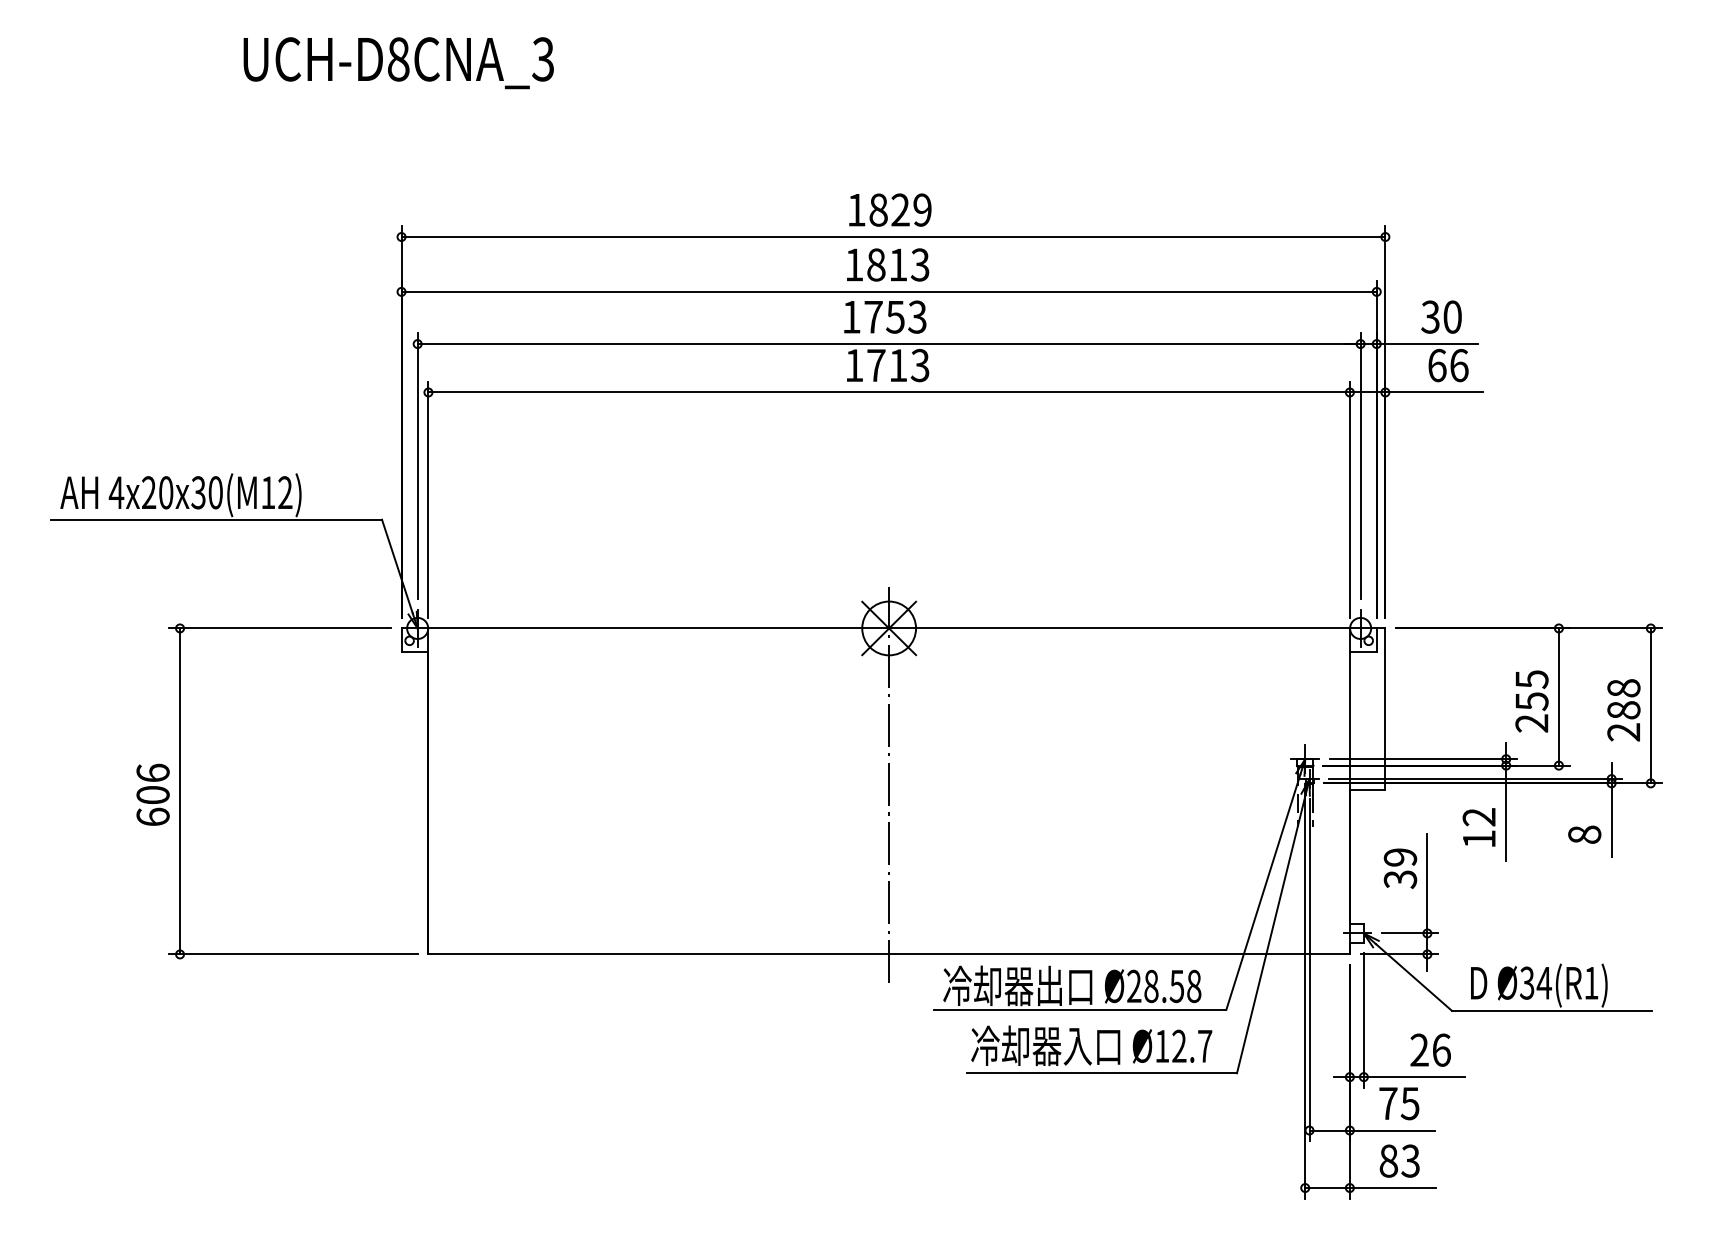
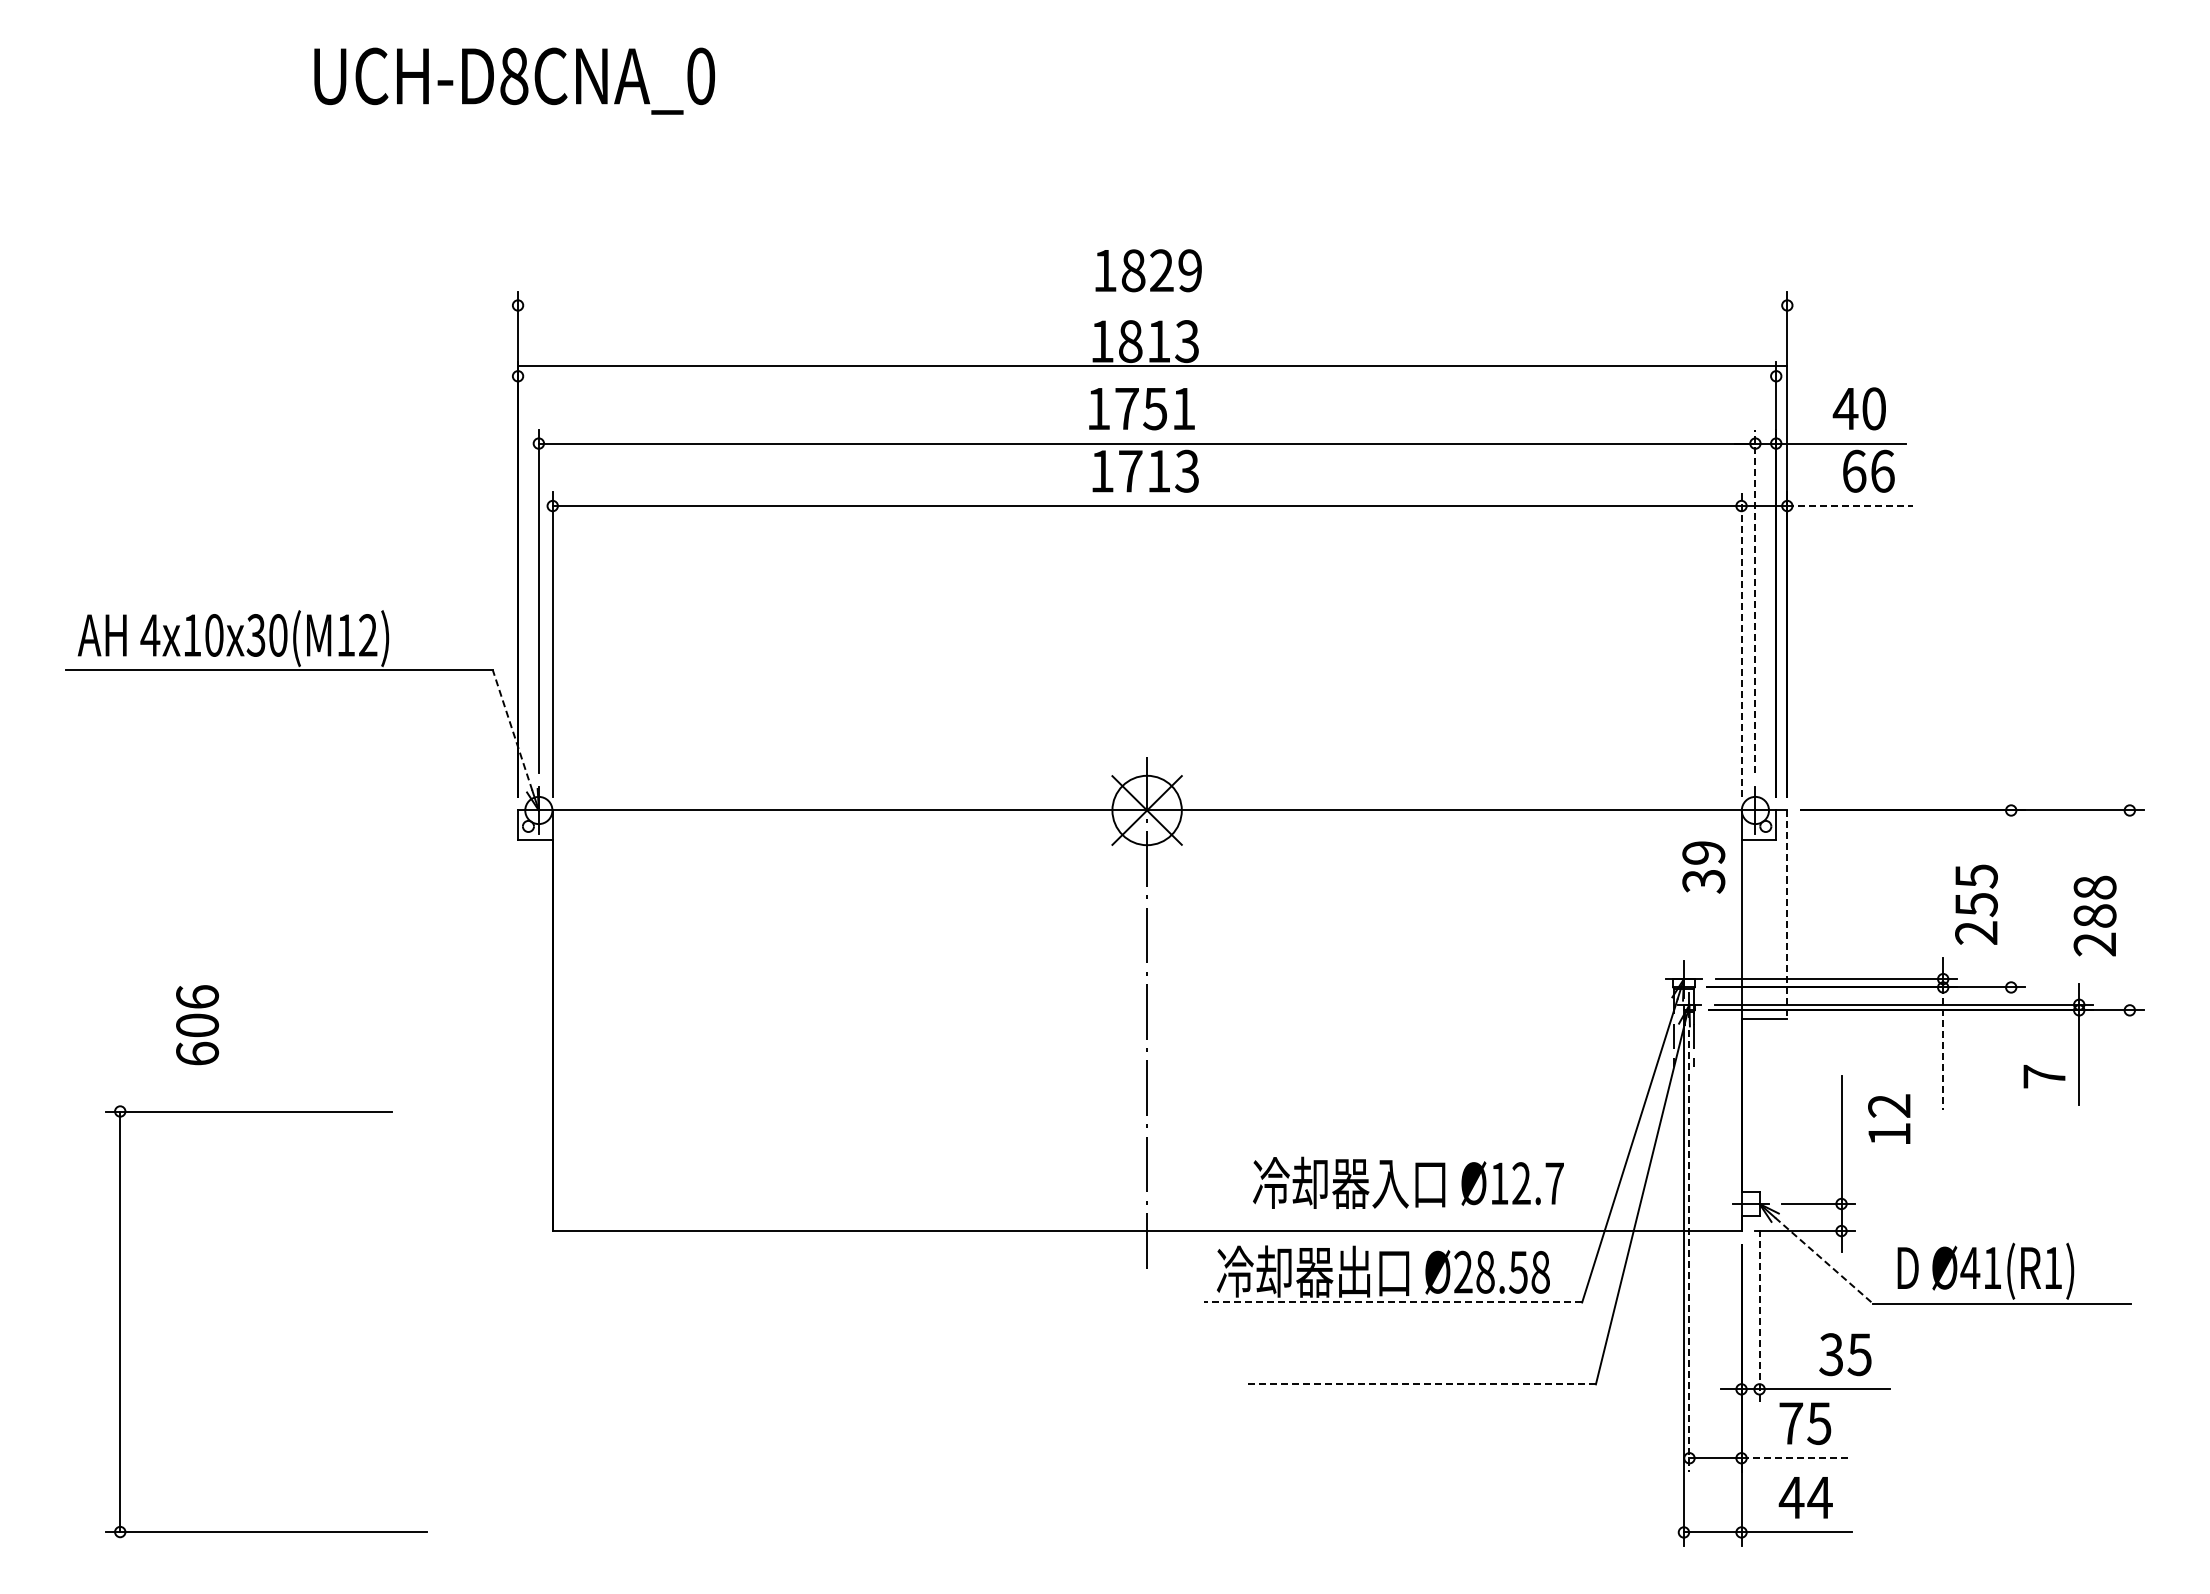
text: (542, 58) -> (700, 75), UCH-D8CNA_3 -> UCH-D8CNA_0
line: (893, 237) -> (1152, 366), moved
line: (889, 292) -> (1147, 376), removed
text: (917, 316) -> (1183, 408), 1753 -> 1751
text: (1430, 316) -> (1845, 408), 30 -> 40
line: (1434, 392) -> (1850, 506), solid -> dashed
line: (1360, 466) -> (1755, 601), solid -> dashed
text: (149, 492) -> (192, 635), 4x20x30(M12) -> 4x10x30(M12)
line: (1349, 499) -> (1741, 643), solid -> dashed
line: (397, 565) -> (512, 729), solid -> dashed
line: (1559, 696) -> (2011, 898), removed
line: (1650, 705) -> (2129, 910), removed
line: (1385, 709) -> (1787, 915), solid -> dashed
part: (180, 791) -> (120, 1321), moved
line: (1506, 813) -> (1943, 1049), solid -> dashed
text: (1479, 826) -> (1889, 1118), moved
text: (1584, 834) -> (2044, 1076), 8 -> 7
text: (1400, 868) -> (1703, 867), moved
line: (1309, 970) -> (1689, 1251), solid -> dashed
line: (1414, 978) -> (1824, 1261), solid -> dashed
text: (1535, 982) -> (1981, 1267), Ø34(R1) -> Ø41(R1)
line: (1080, 1009) -> (1393, 1302), solid -> dashed
line: (1363, 1020) -> (1759, 1316), solid -> dashed
text: (1091, 1045) -> (1408, 1182), moved
text: (1430, 1050) -> (1845, 1354), 26 -> 35
line: (1101, 1073) -> (1421, 1384), solid -> dashed
line: (1393, 1130) -> (1797, 1458), solid -> dashed
text: (1399, 1160) -> (1805, 1497), 83 -> 44

